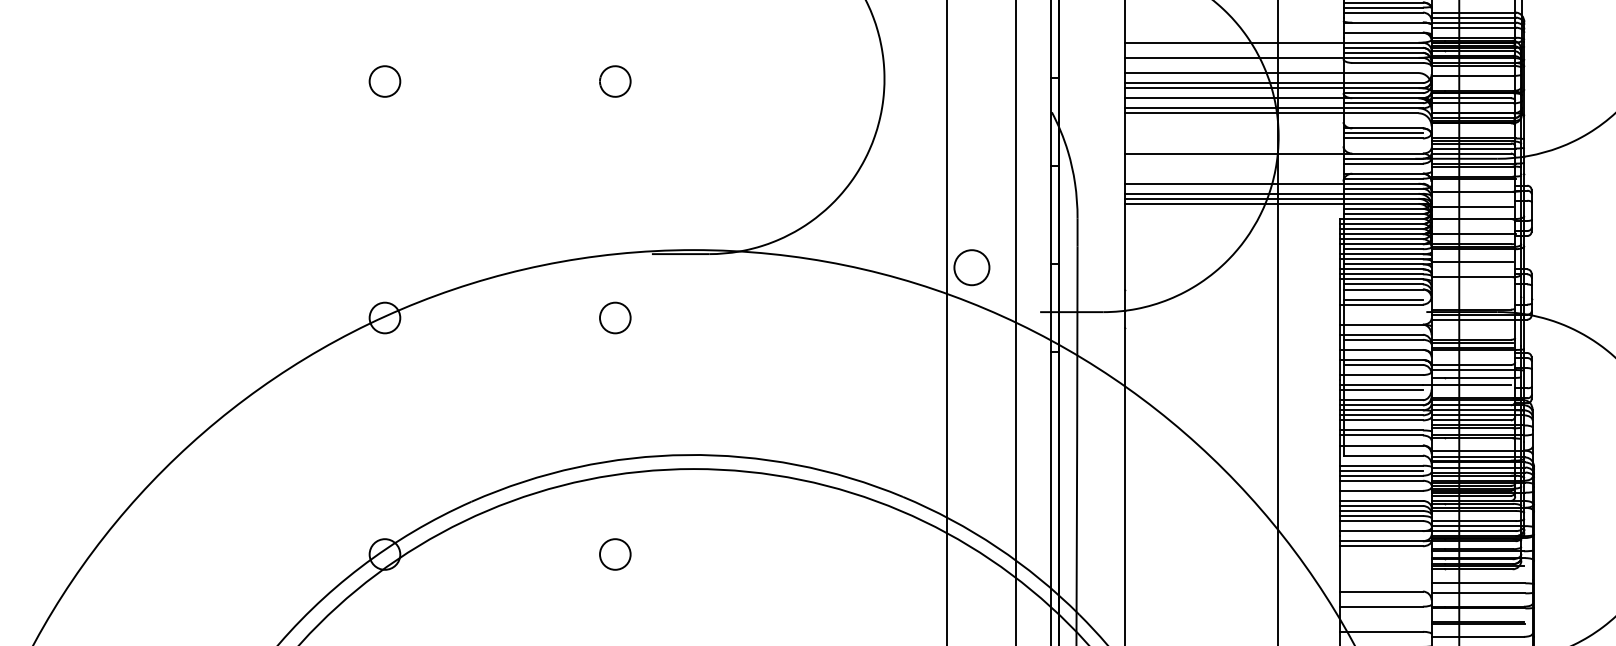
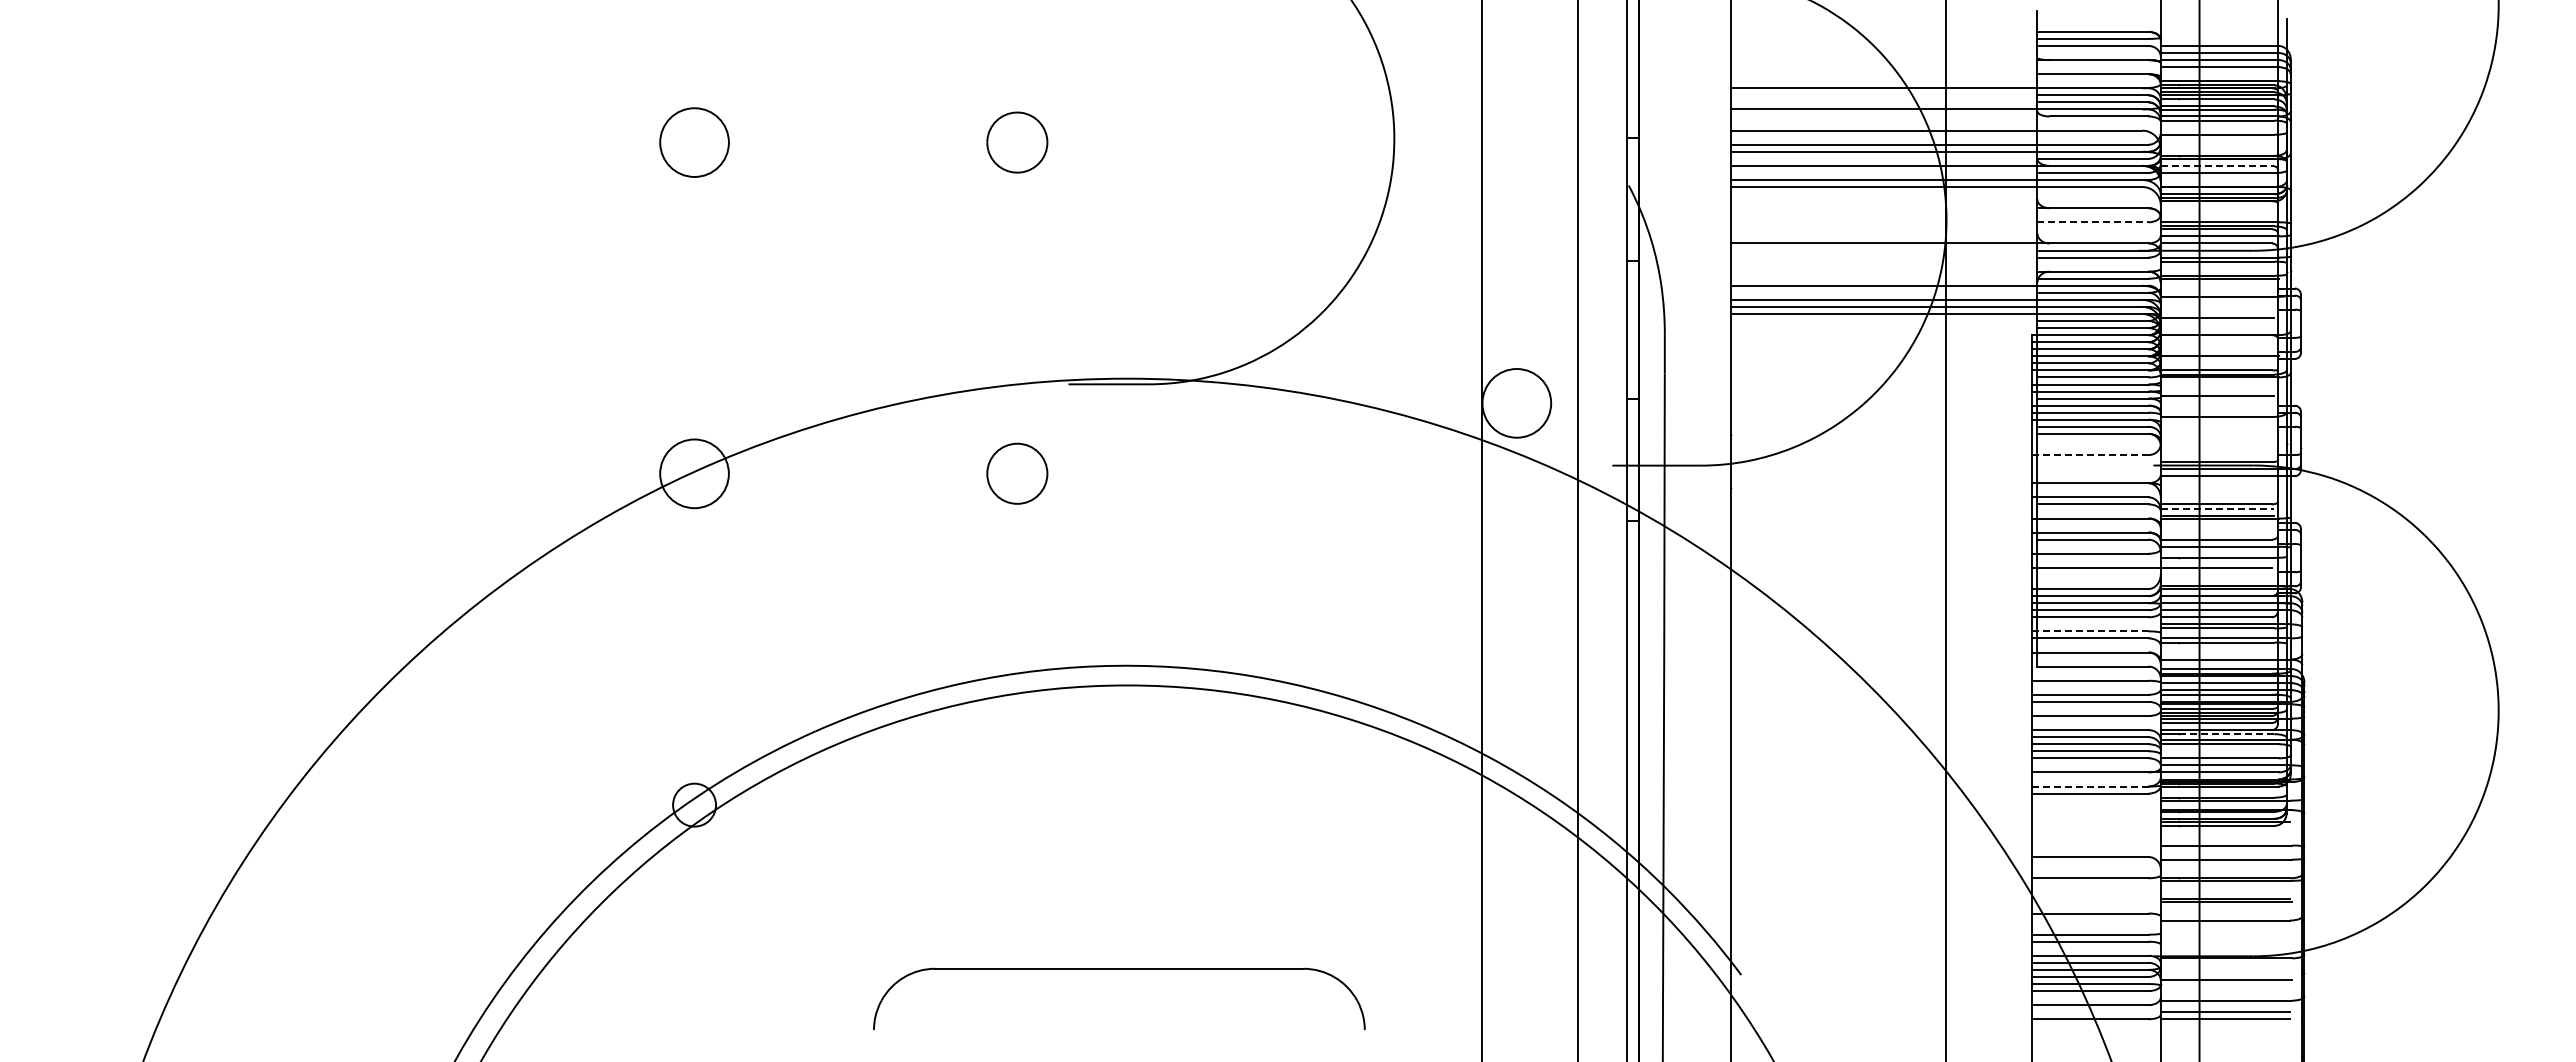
circle: (384, 81) -> (694, 142), size x1.6
part: (614, 81) -> (1016, 142), size x1.4
line: (1471, 97) -> (2216, 165), solid -> dashed
line: (1382, 133) -> (2092, 215), removed
line: (1382, 138) -> (2092, 222), solid -> dashed
circle: (971, 267) -> (1516, 402), size x1.4
line: (1382, 299) -> (2092, 448), removed
line: (1381, 304) -> (2090, 455), solid -> dashed
circle: (384, 317) -> (694, 473), size x1.6
circle: (614, 317) -> (1016, 473), size x1.4
line: (1472, 342) -> (2217, 508), solid -> dashed
line: (1380, 389) -> (2089, 574), removed
line: (1381, 430) -> (2090, 631), solid -> dashed
line: (1380, 470) -> (2089, 687), removed
line: (1479, 504) -> (2227, 734), solid -> dashed
line: (1381, 541) -> (2090, 786), solid -> dashed
circle: (614, 554) -> (1016, 804), removed

